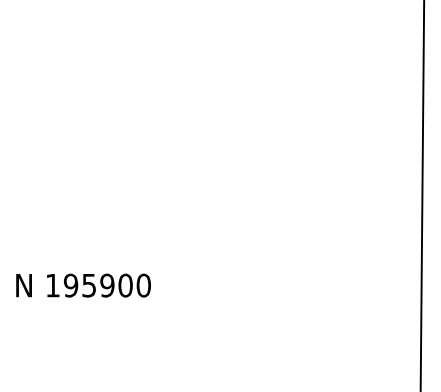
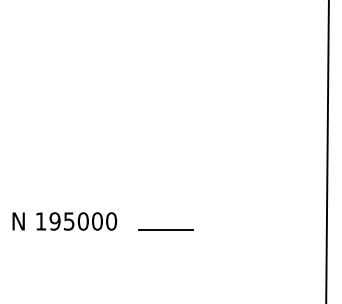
text: (106, 285) -> (82, 221), 195900 -> 195000
line: (213, 295) -> (165, 229), added

